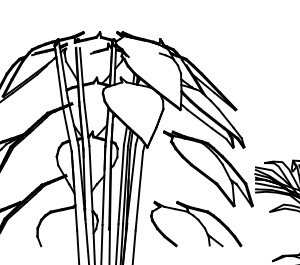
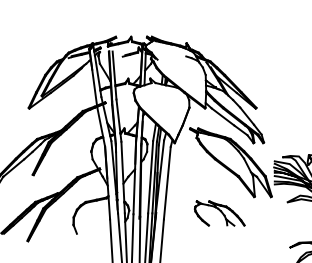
part: (196, 224) -> (219, 213), size x0.6

